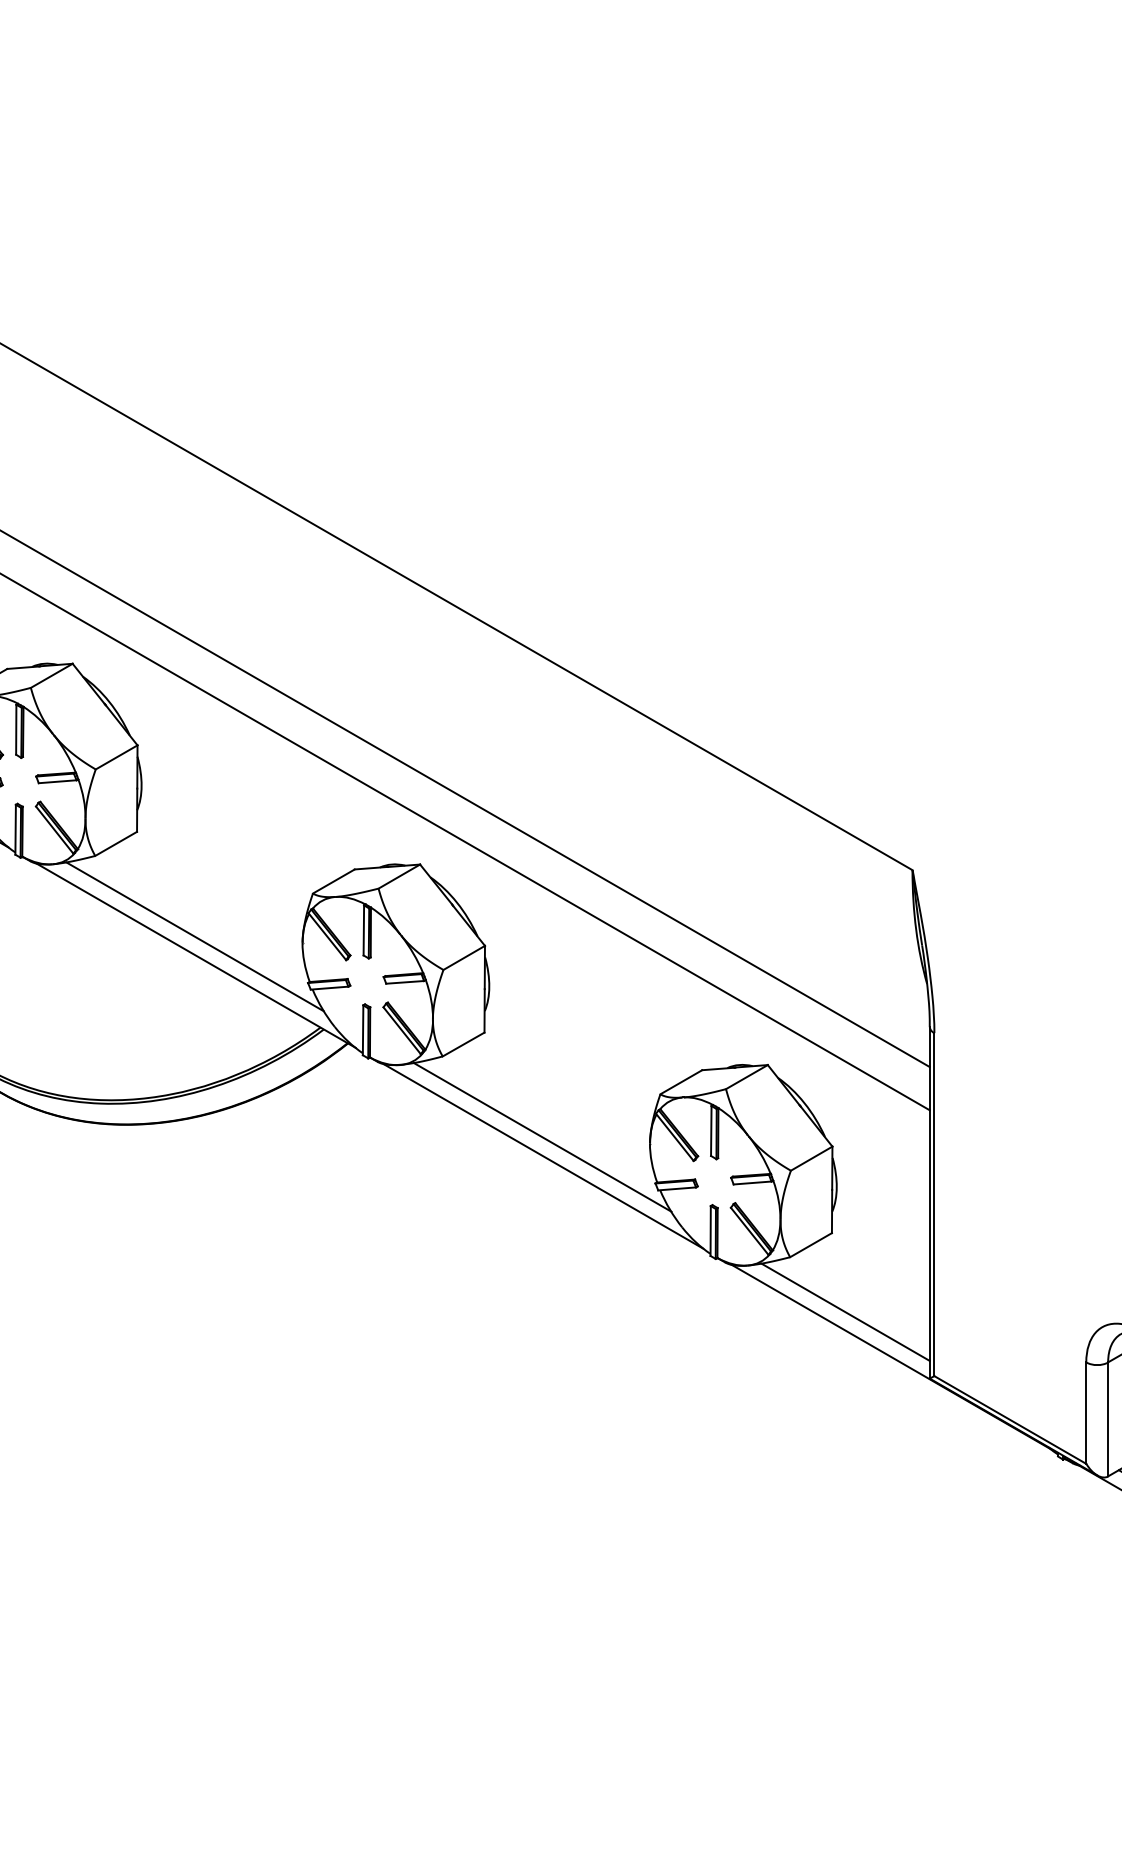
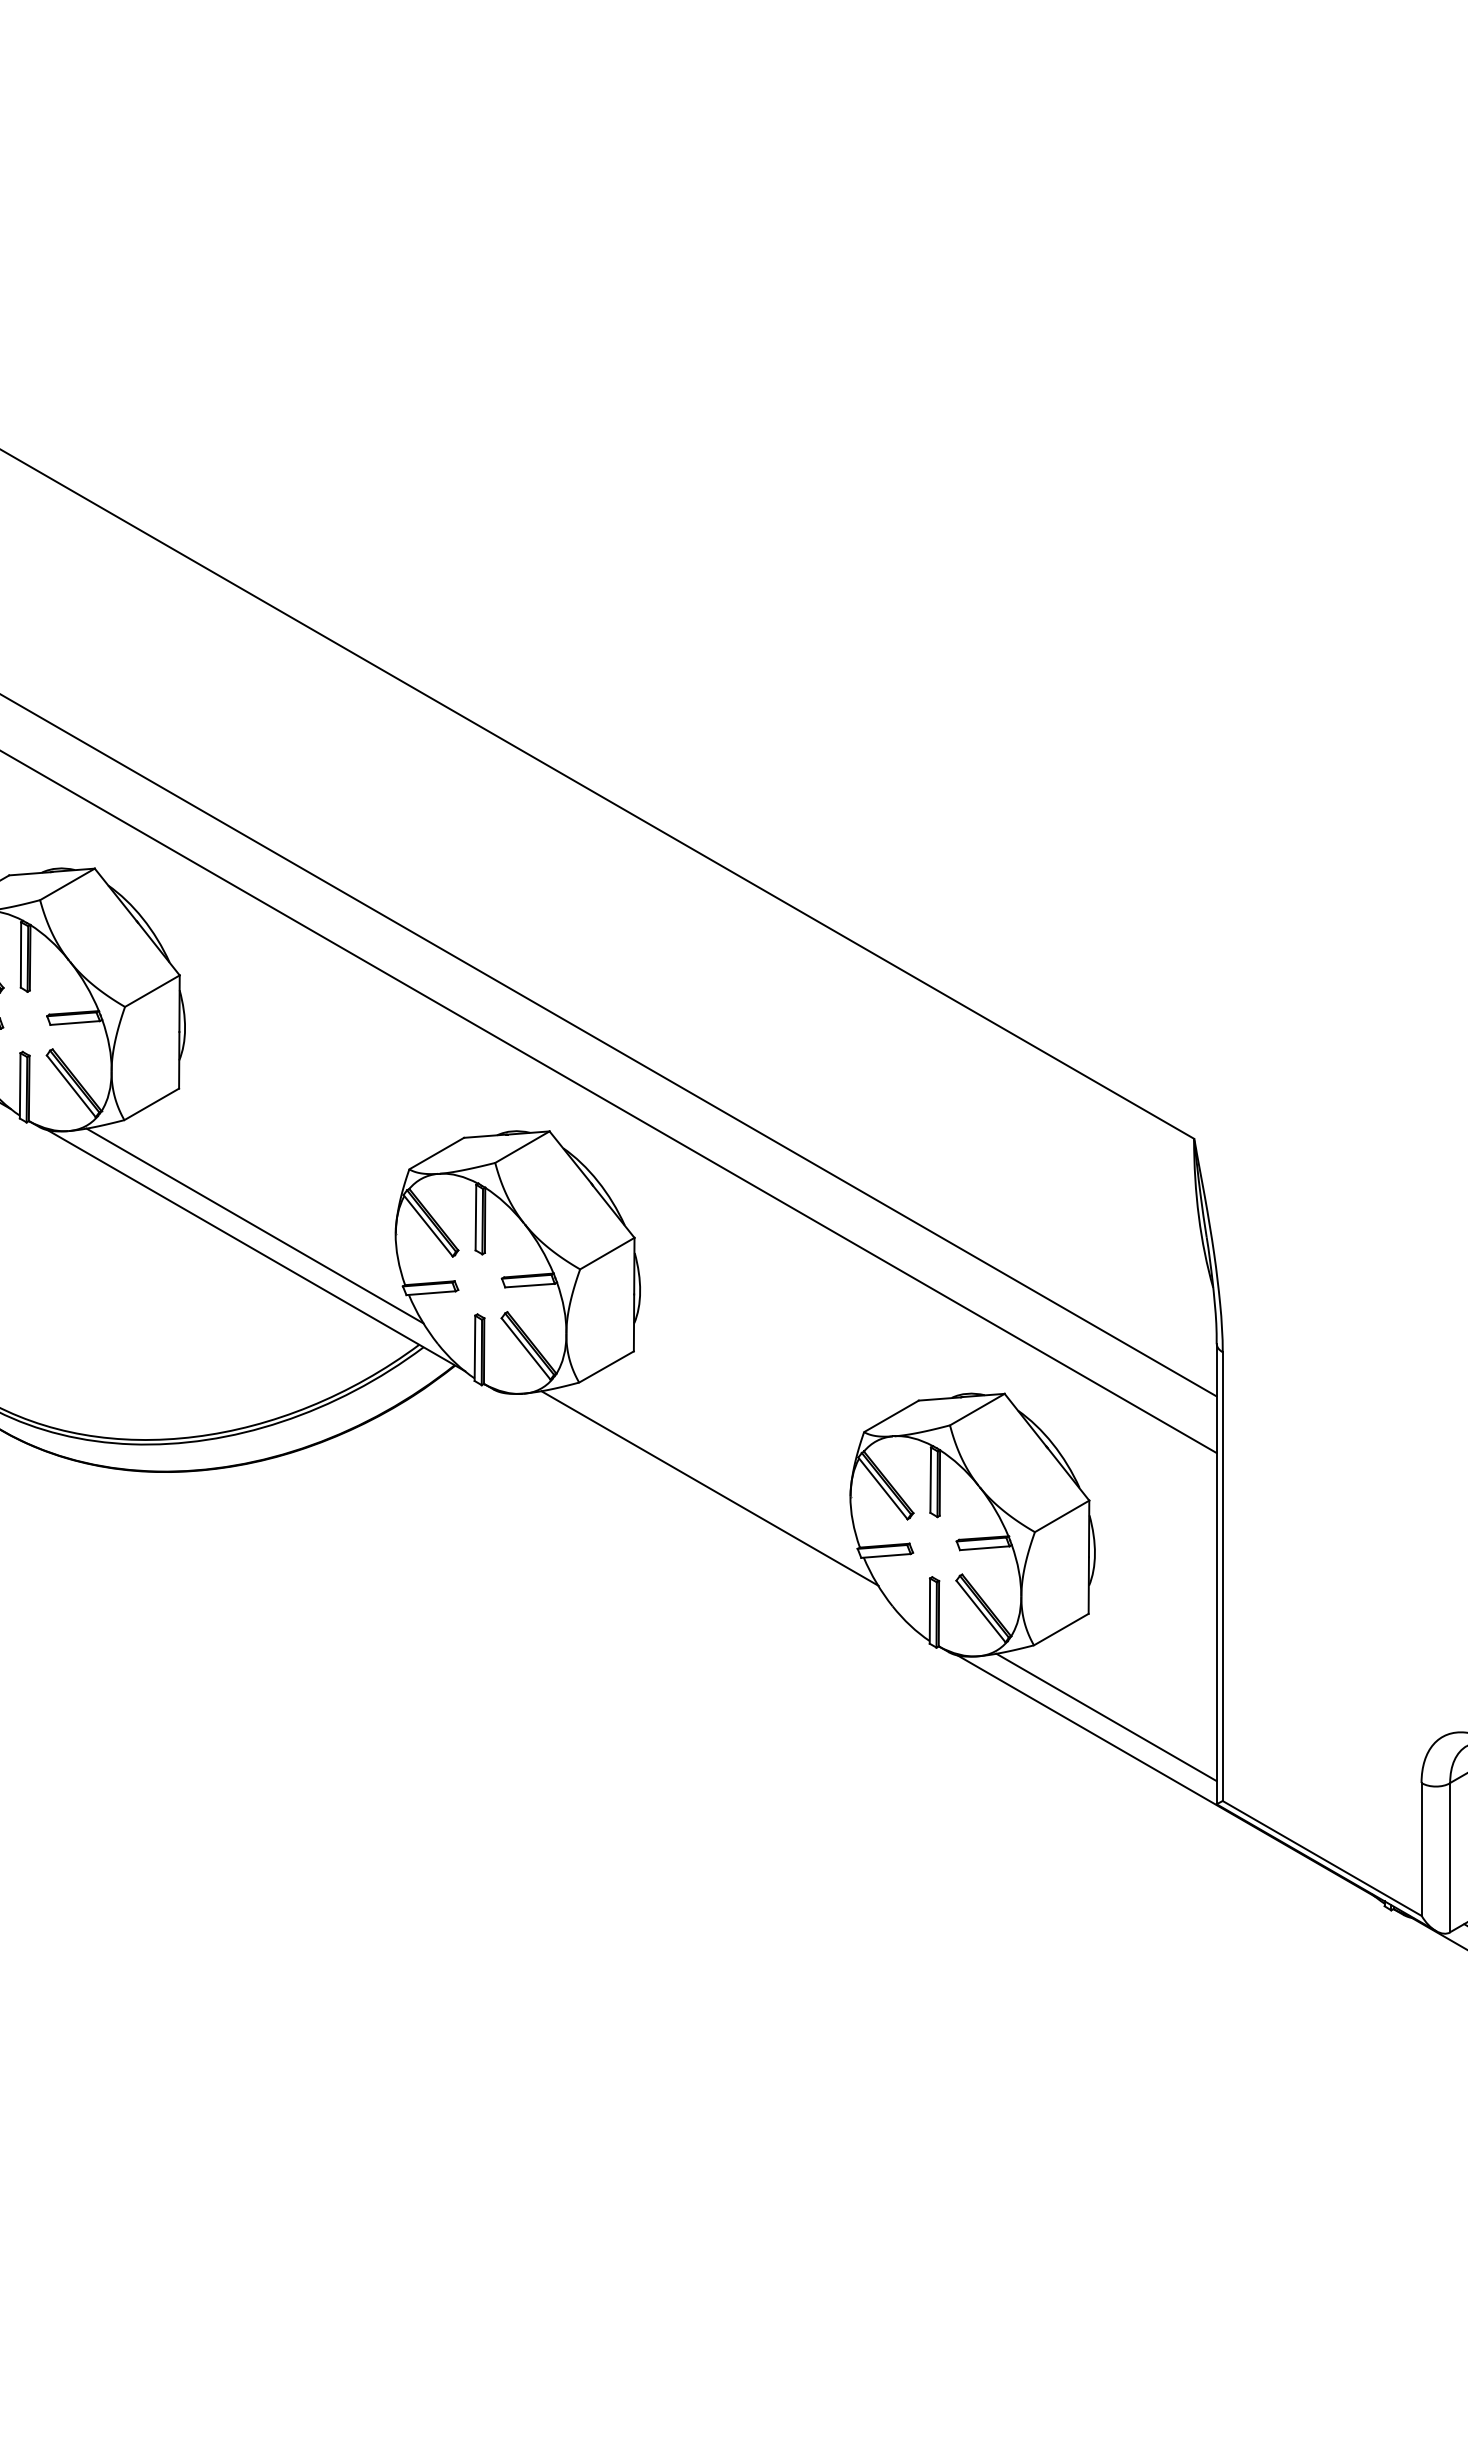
line: (543, 1156) -> (711, 1513), removed

